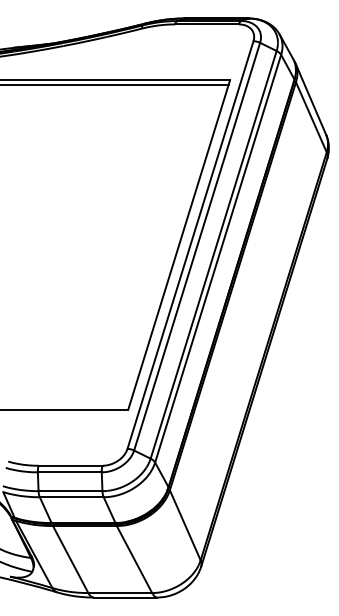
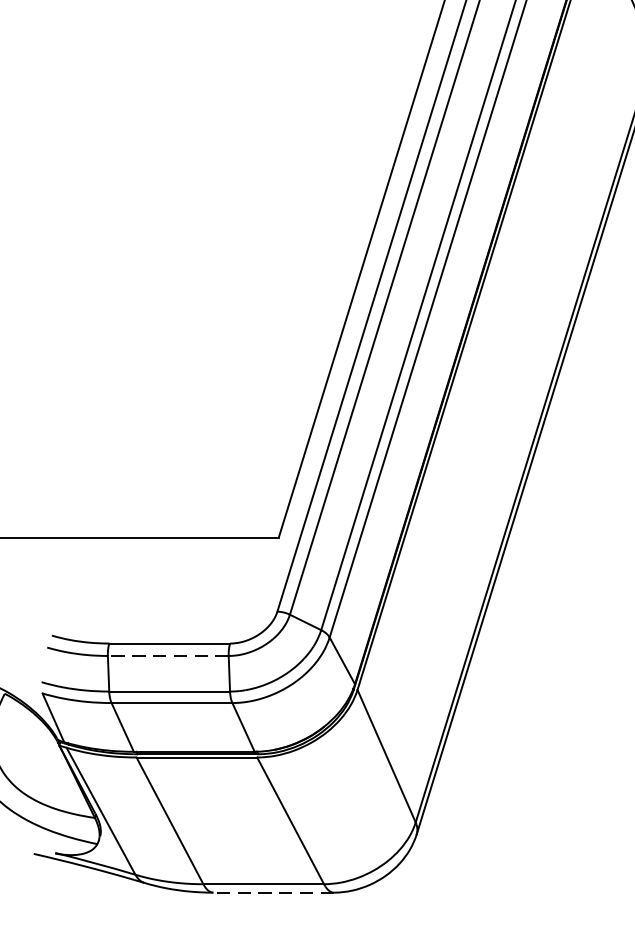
line: (69, 472) -> (167, 656), solid -> dashed
line: (125, 597) -> (273, 892), solid -> dashed

